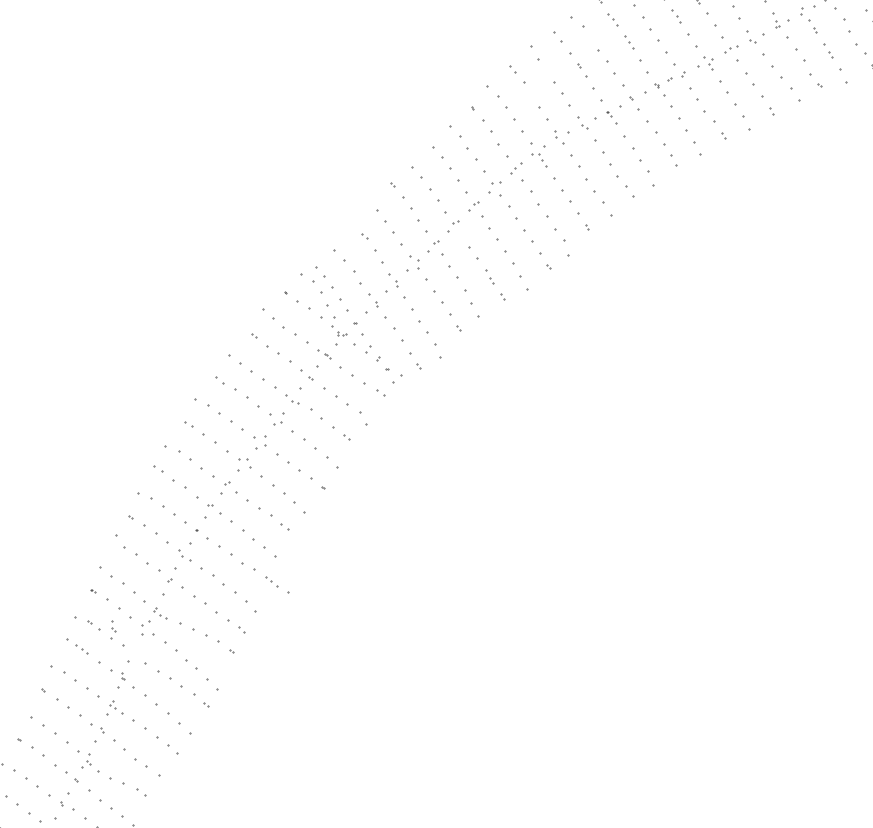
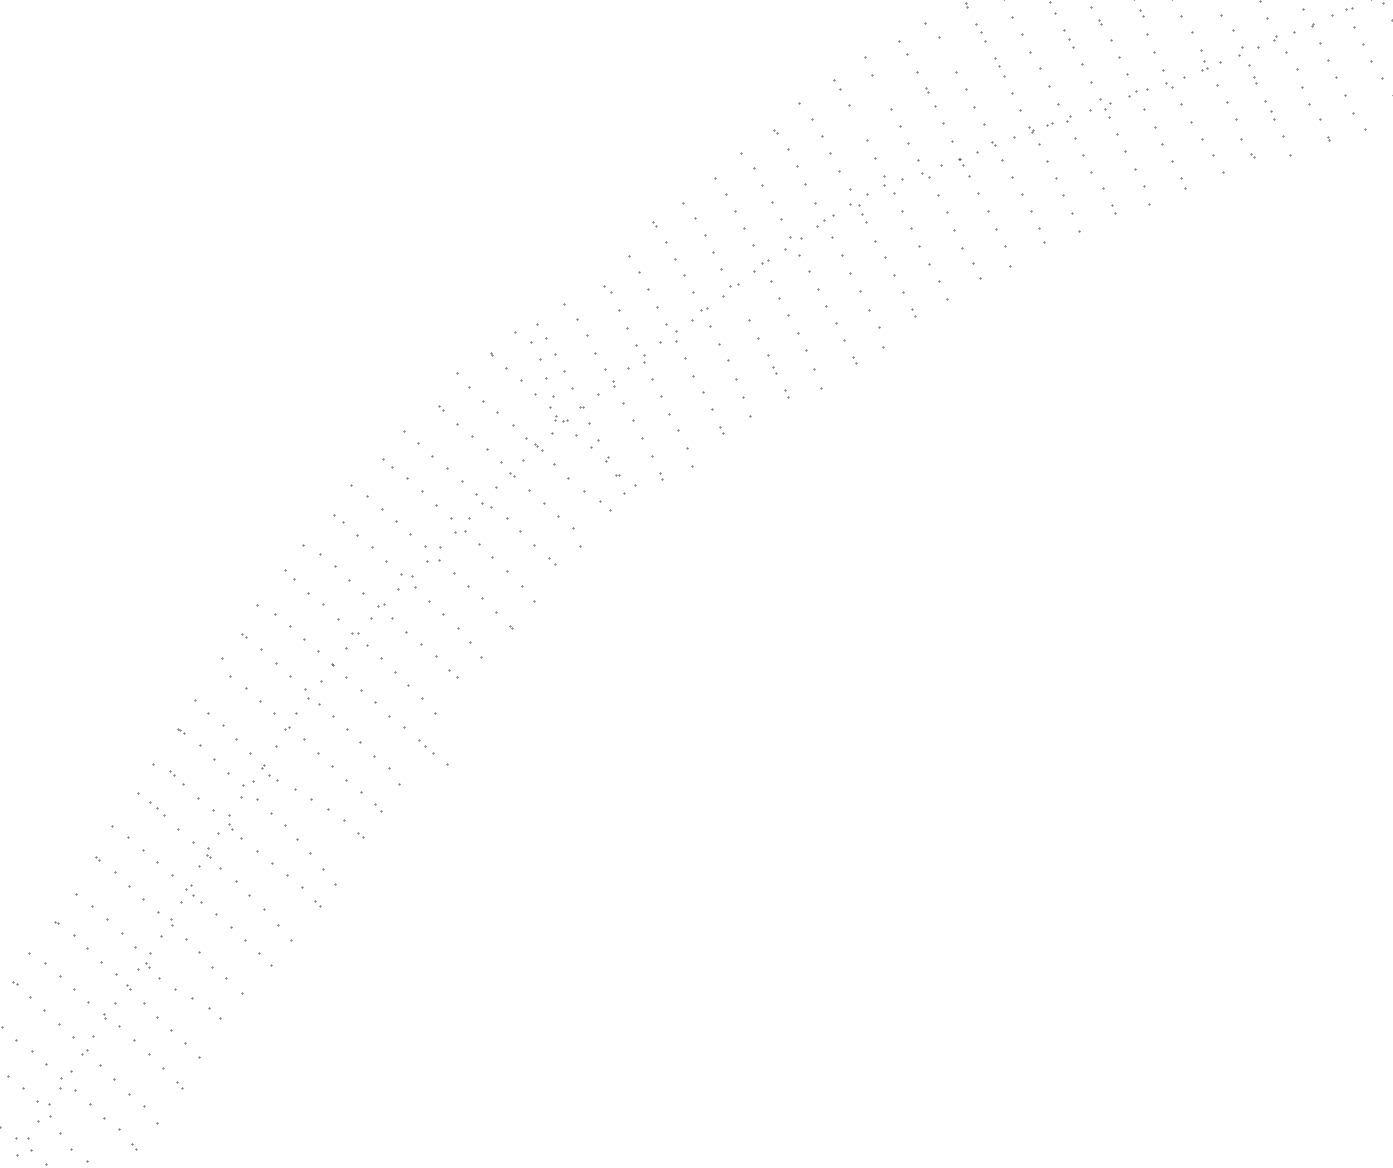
part: (113, 626) -> (230, 822), moved

